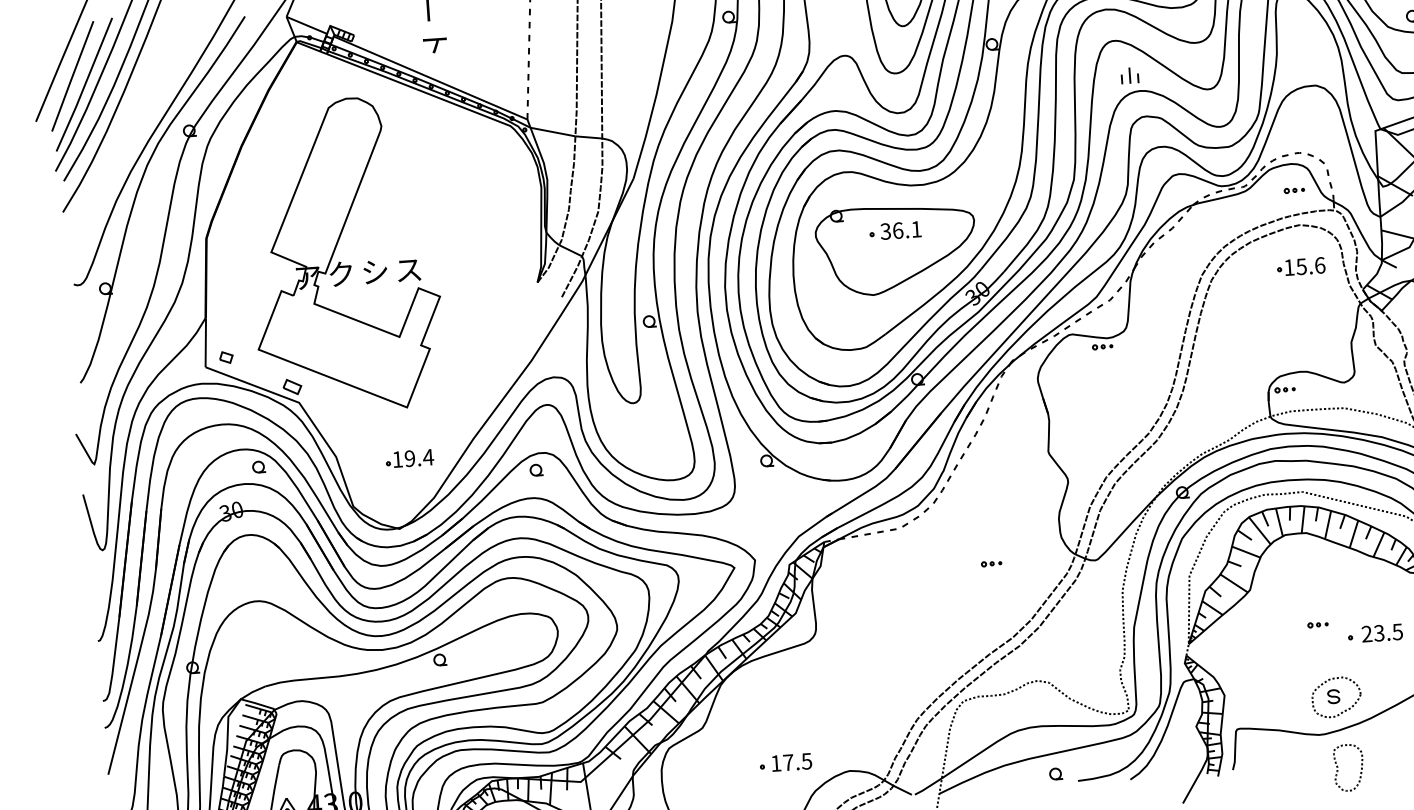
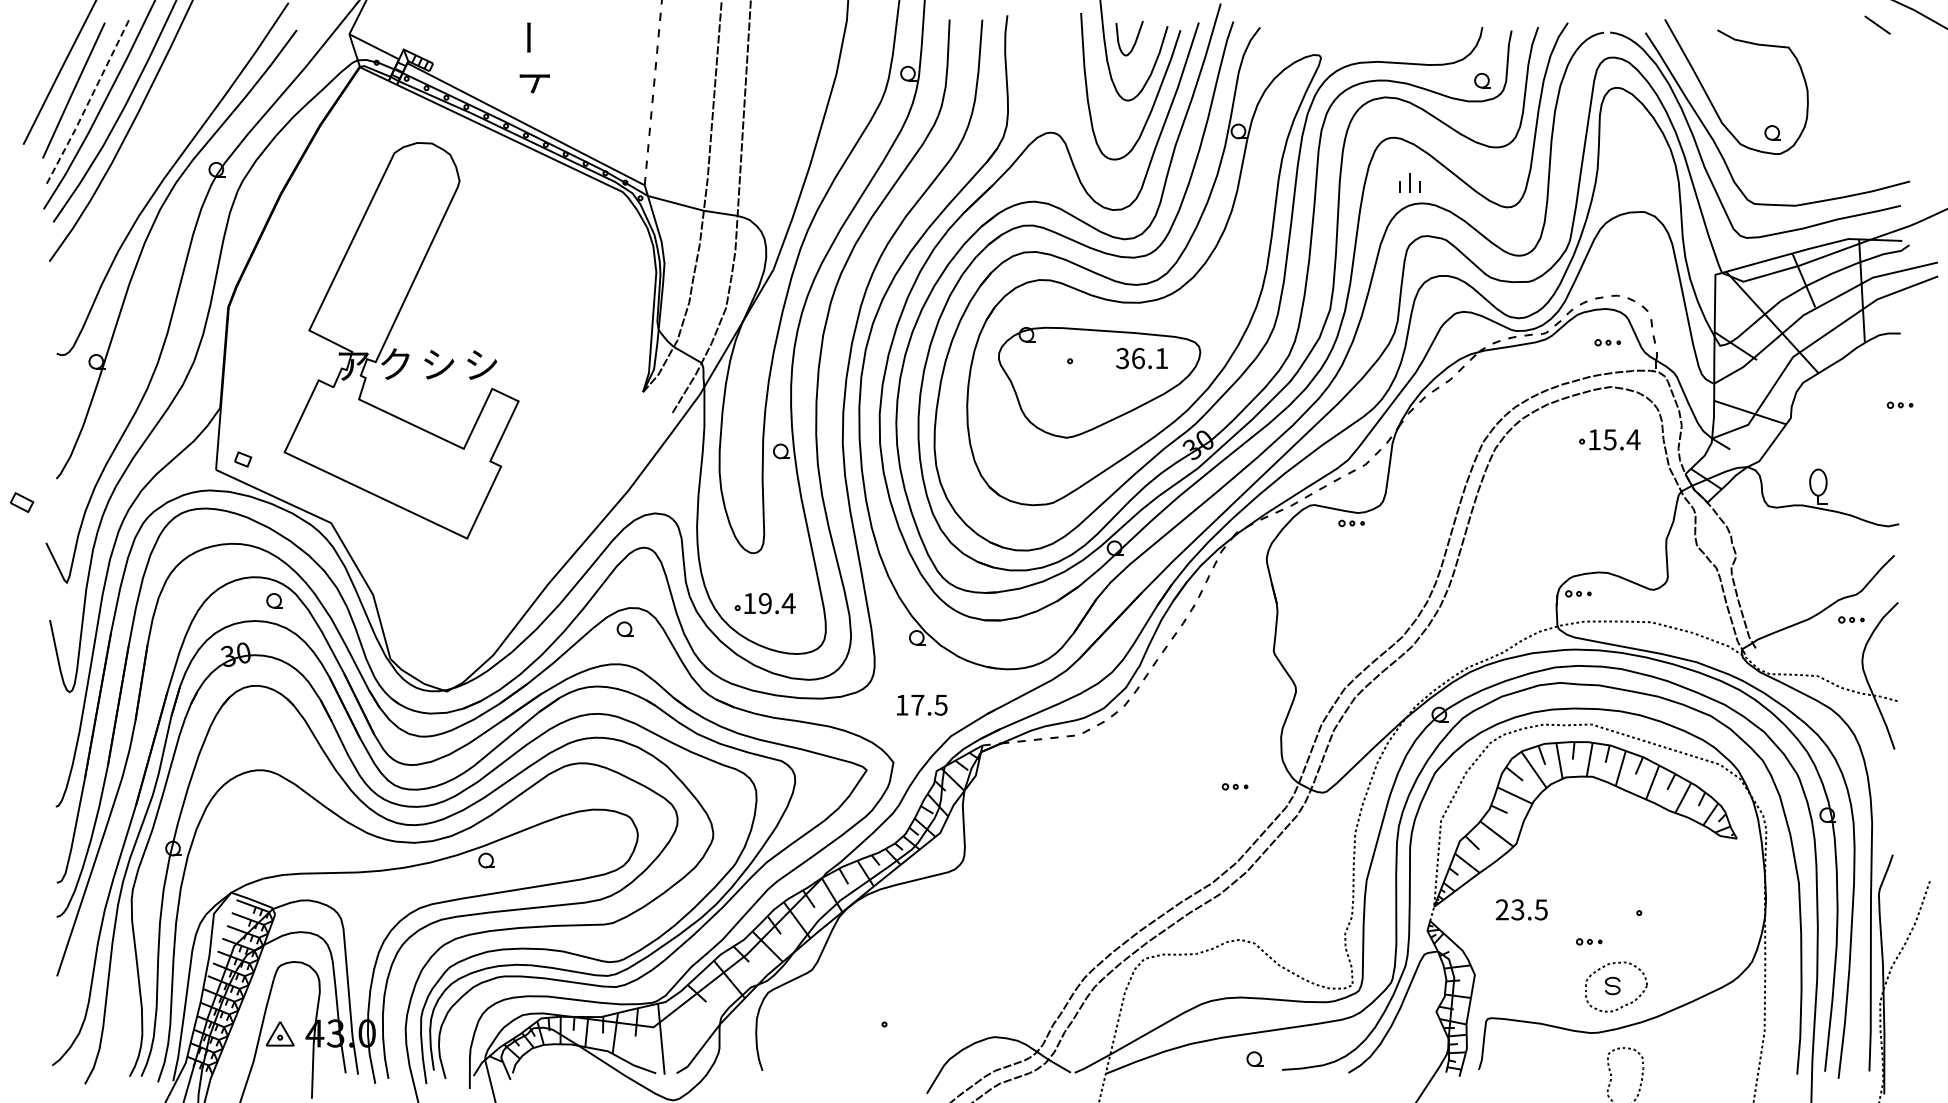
line: (84, 85) -> (88, 103), solid -> dashed
text: (900, 230) -> (1141, 358), moved
text: (1319, 265) -> (1633, 439), 15.6 -> 15.4
text: (409, 269) -> (482, 364), ス -> シ
part: (292, 386) -> (22, 502), moved
part: (409, 458) -> (764, 603), moved
part: (991, 563) -> (1234, 786), moved
part: (1318, 624) -> (1589, 941), moved
text: (1382, 632) -> (1521, 909), moved
text: (792, 762) -> (922, 705), moved

